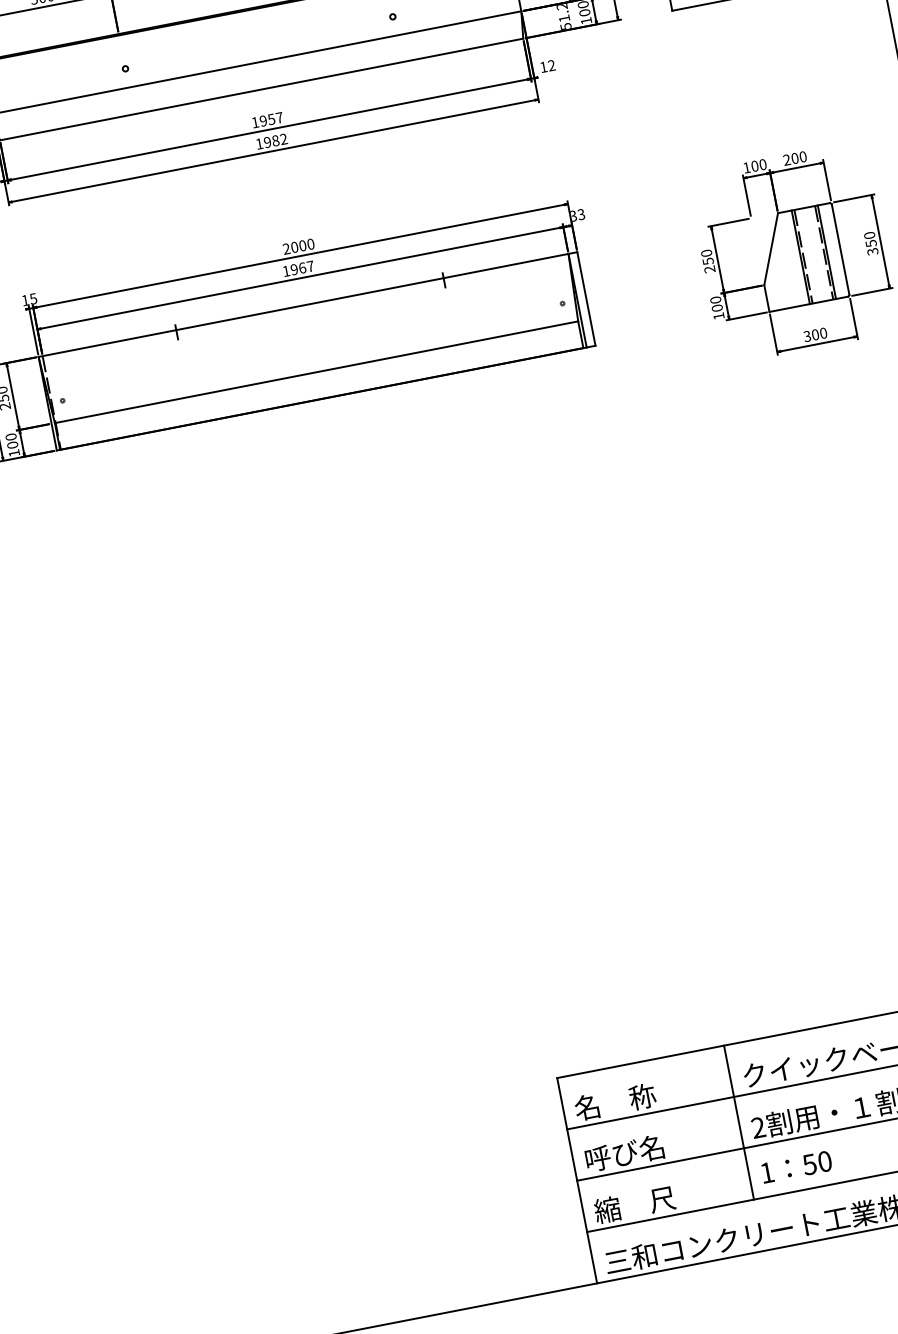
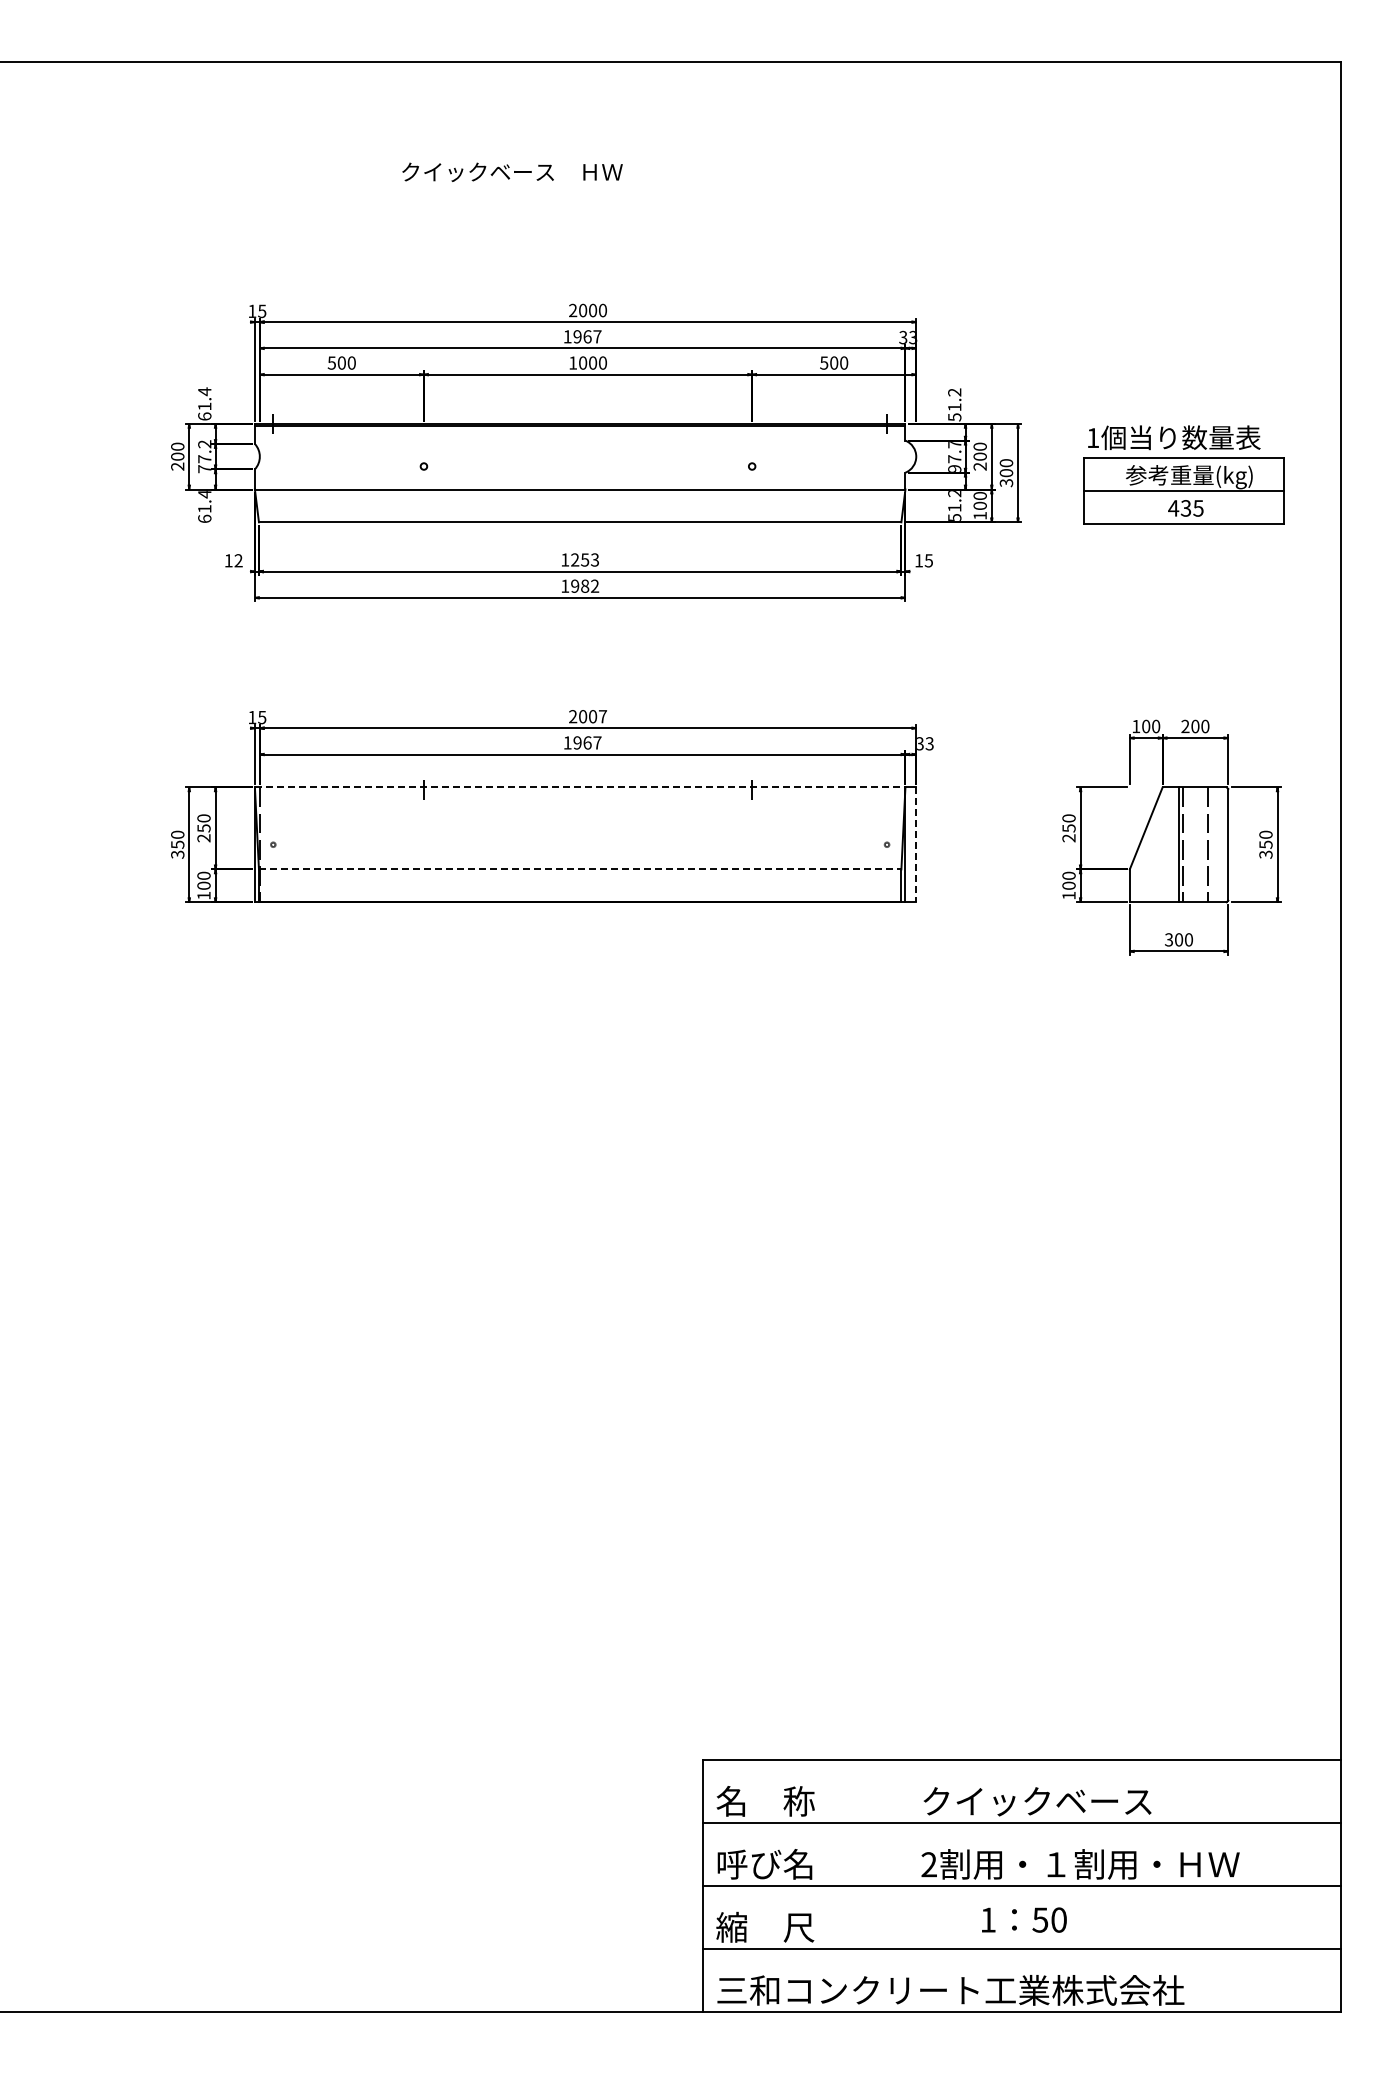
text: (551, 65) -> (928, 560), 12 -> 15
text: (271, 118) -> (585, 559), 1957 -> 1253
text: (311, 244) -> (603, 716), 2000 -> 2007
line: (826, 252) -> (1211, 844), removed
line: (586, 299) -> (916, 845), solid -> dashed
line: (303, 305) -> (580, 787), solid -> dashed
line: (316, 372) -> (580, 869), solid -> dashed
line: (738, 1122) -> (907, 1853), removed
text: (796, 1166) -> (1024, 1919), moved

